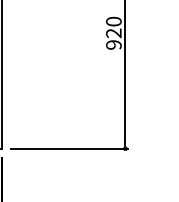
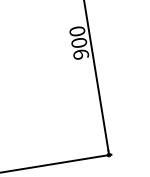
text: (113, 33) -> (78, 43), 920 -> 900

